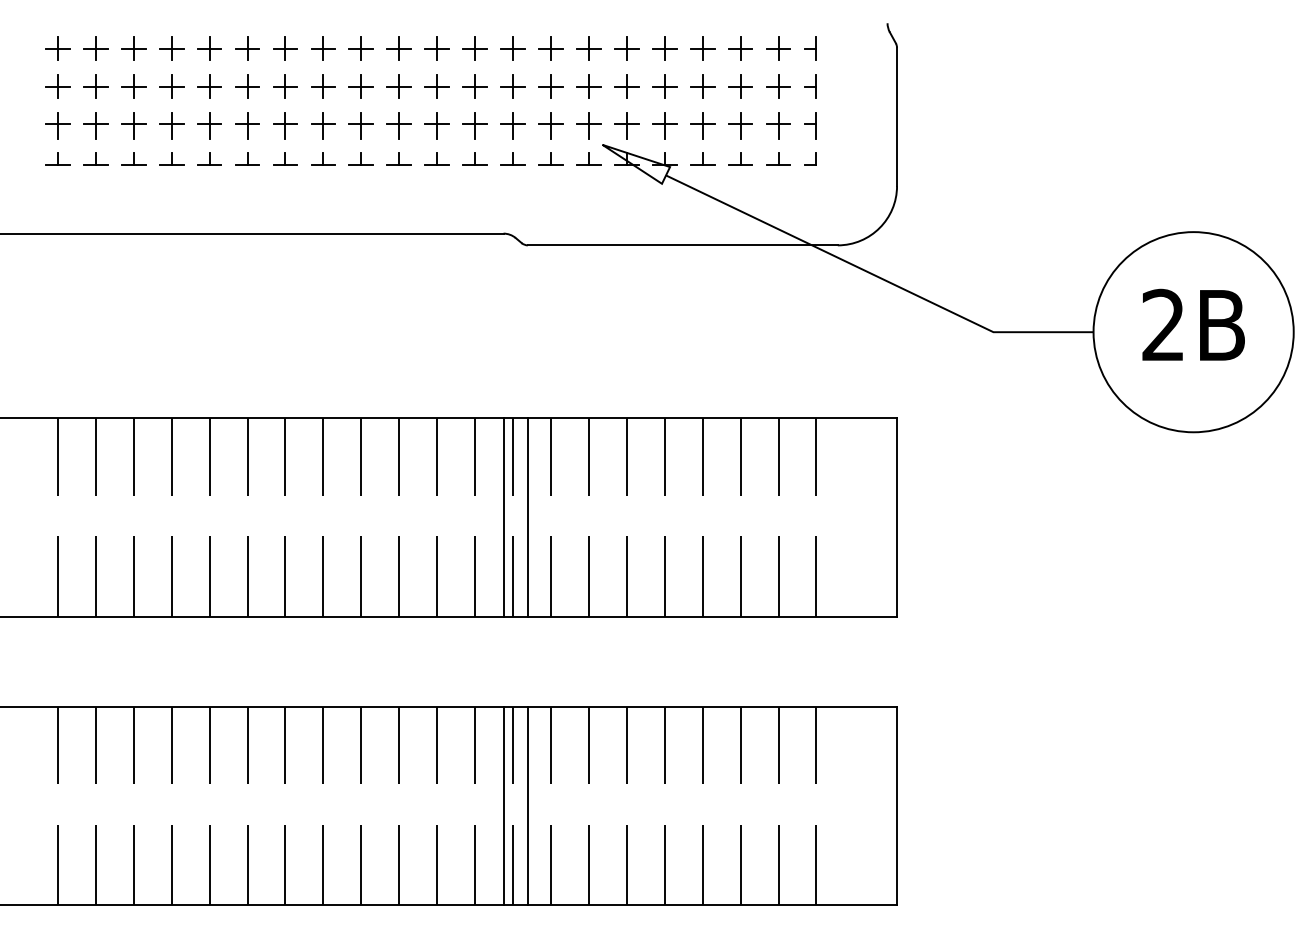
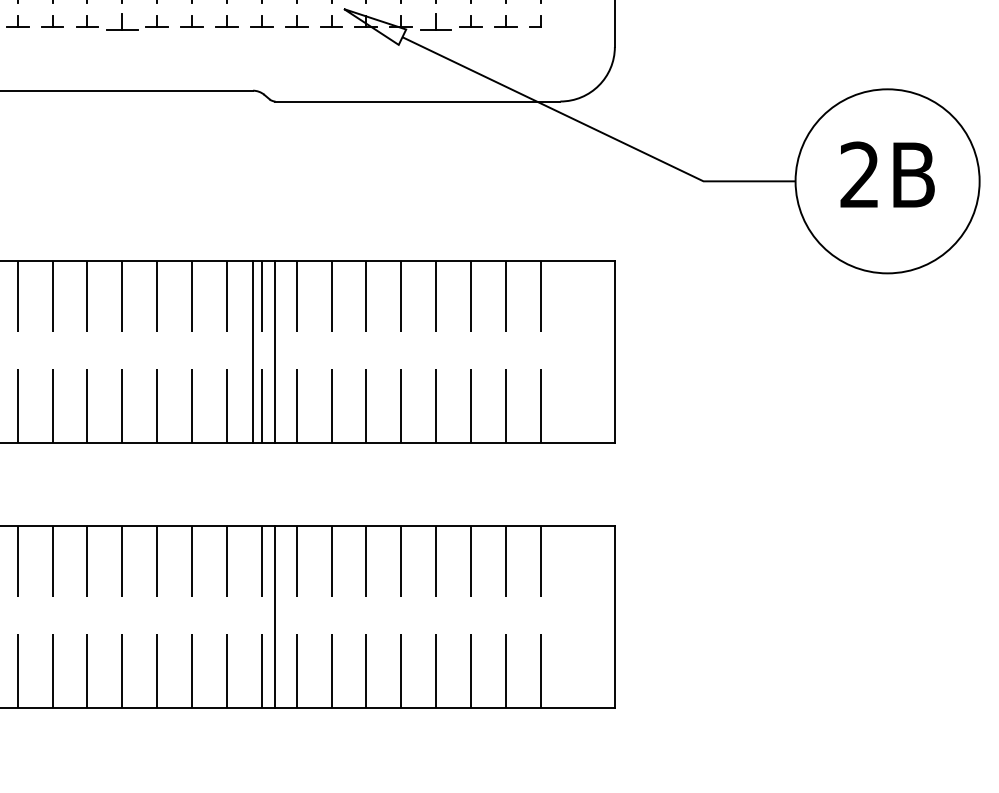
part: (360, 158) -> (121, 21), size x1.4
part: (702, 158) -> (435, 21), size x1.4
line: (503, 805) -> (253, 616), removed

